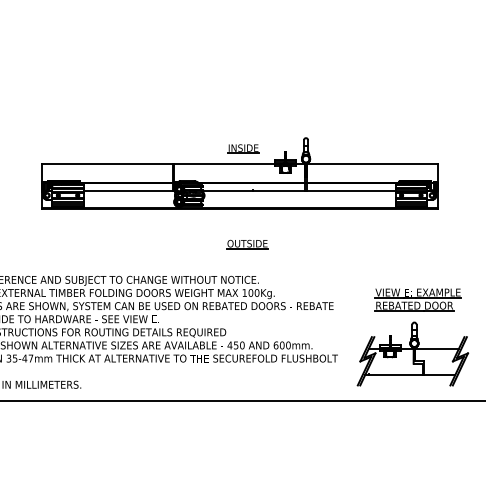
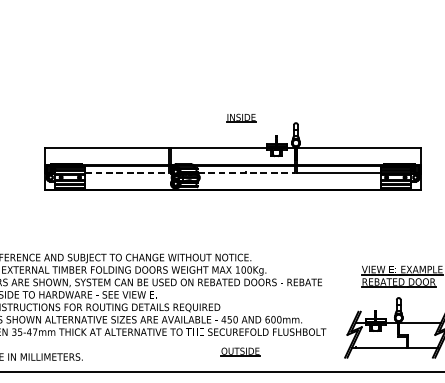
part: (243, 148) -> (241, 117), moved
line: (128, 190) -> (127, 172), solid -> dashed
line: (254, 190) -> (247, 172), solid -> dashed
part: (247, 244) -> (240, 352), moved

